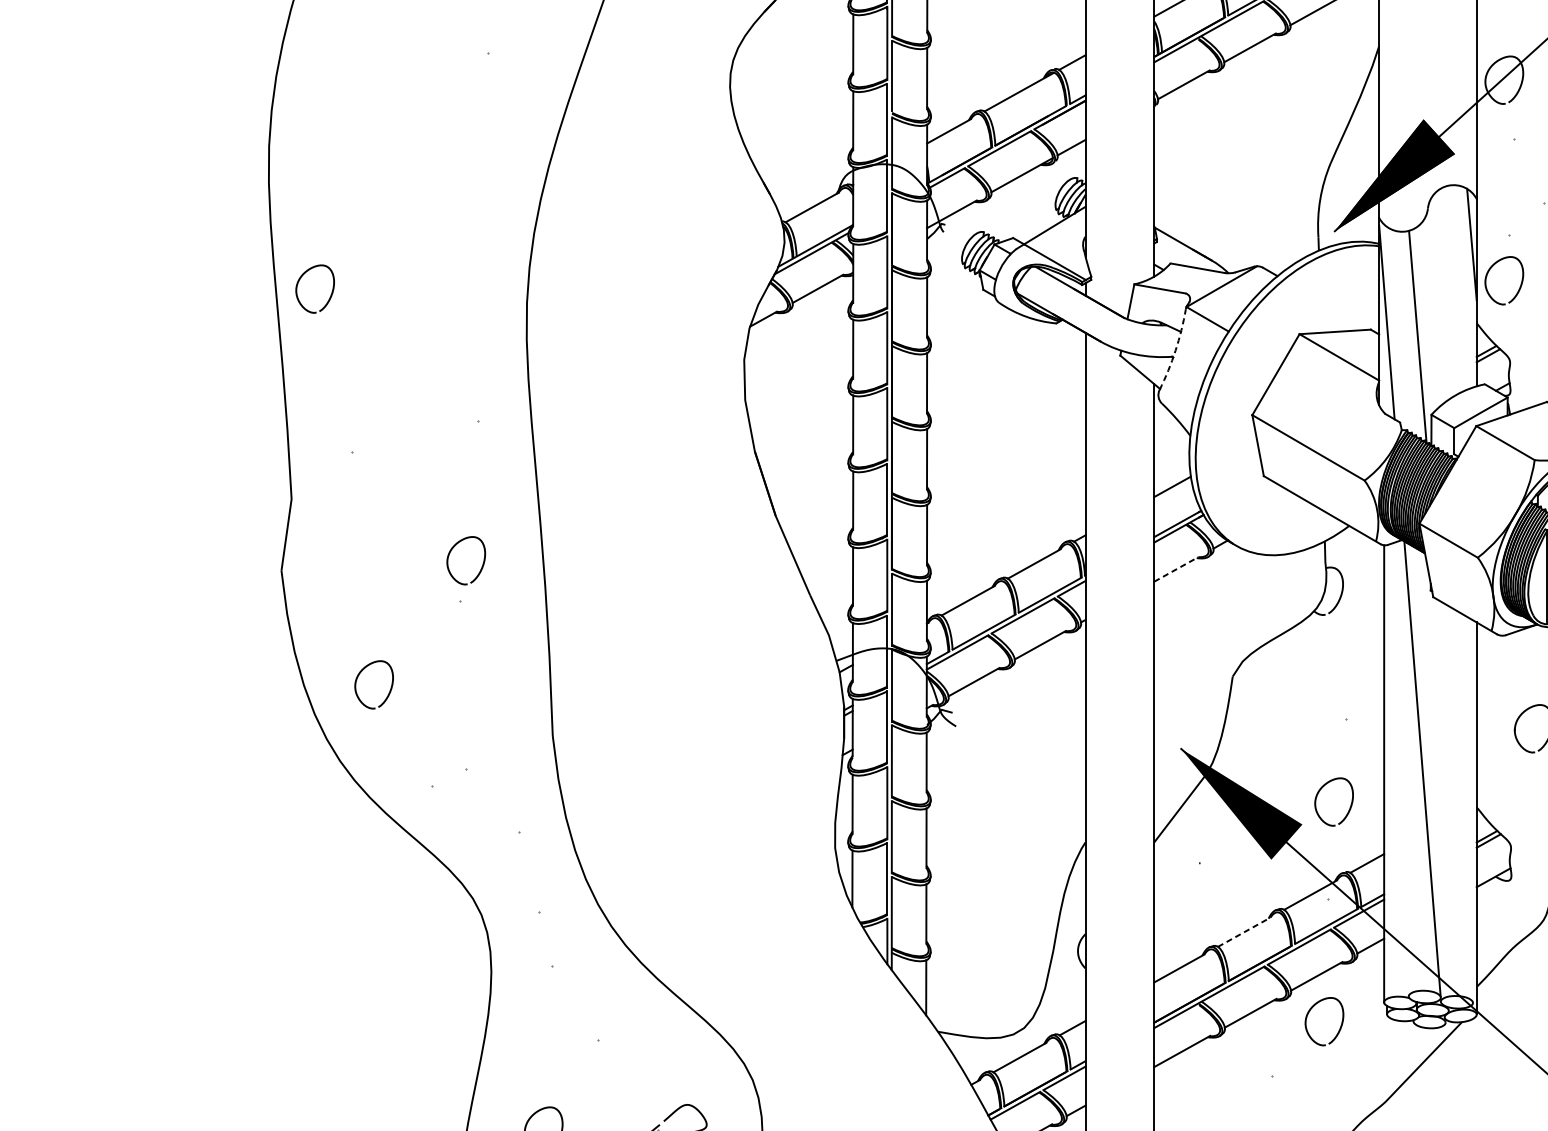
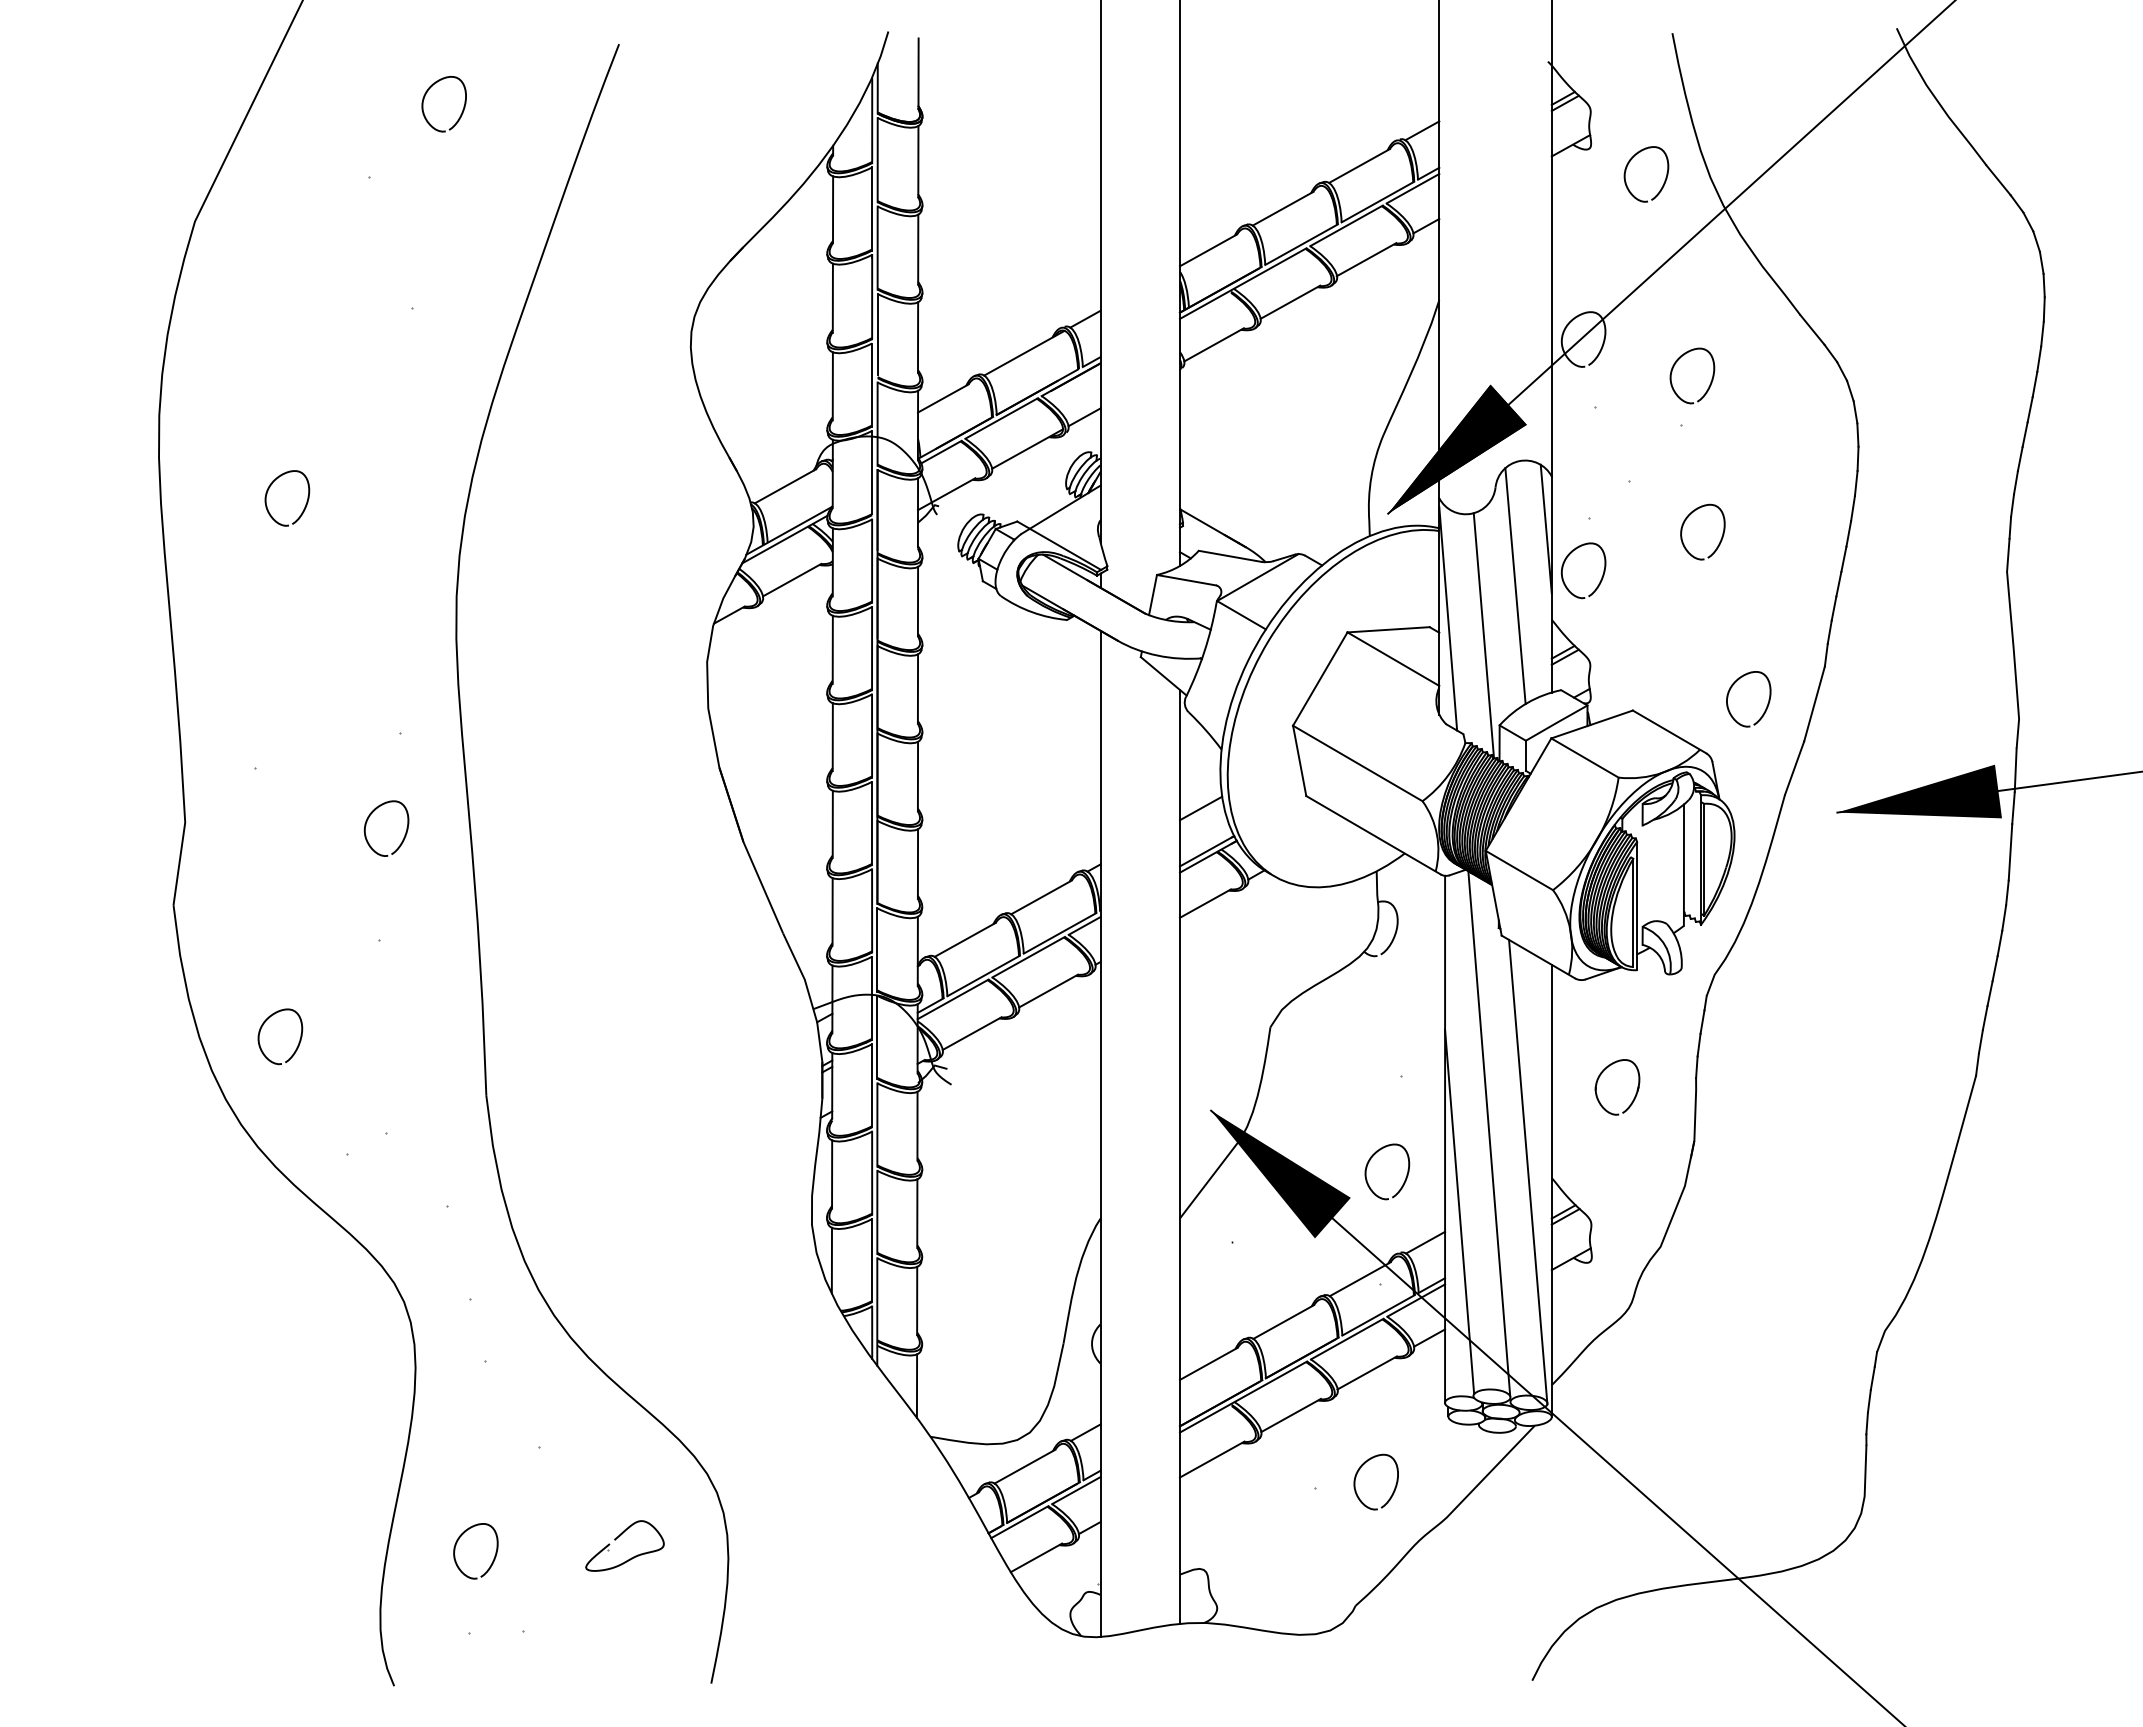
line: (1445, 294) -> (1515, 586), added
curve: (330, 296) -> (304, 506), moved
arc: (1175, 350) -> (1204, 651), dashed -> solid
curve: (480, 568) -> (403, 837), moved
line: (1176, 569) -> (1205, 903), dashed -> solid
line: (1456, 801) -> (1528, 1171), added
line: (1396, 836) -> (1459, 1211), added
line: (1244, 932) -> (1283, 1322), dashed -> solid
curve: (1310, 1010) -> (1360, 1469), moved

